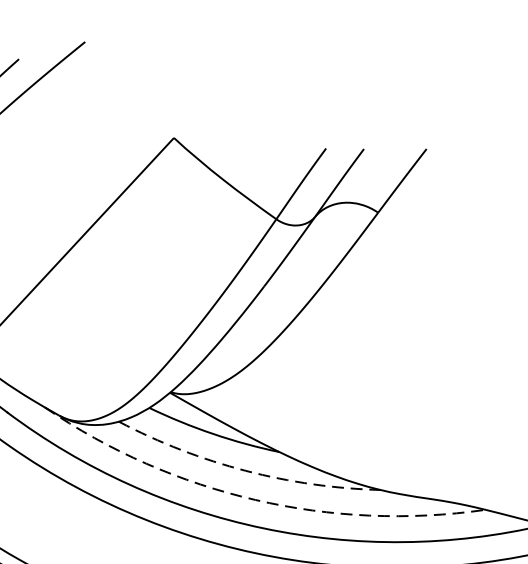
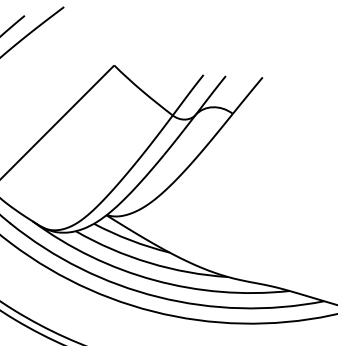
arc: (245, 470) -> (149, 262), dashed -> solid
arc: (255, 500) -> (154, 280), dashed -> solid

